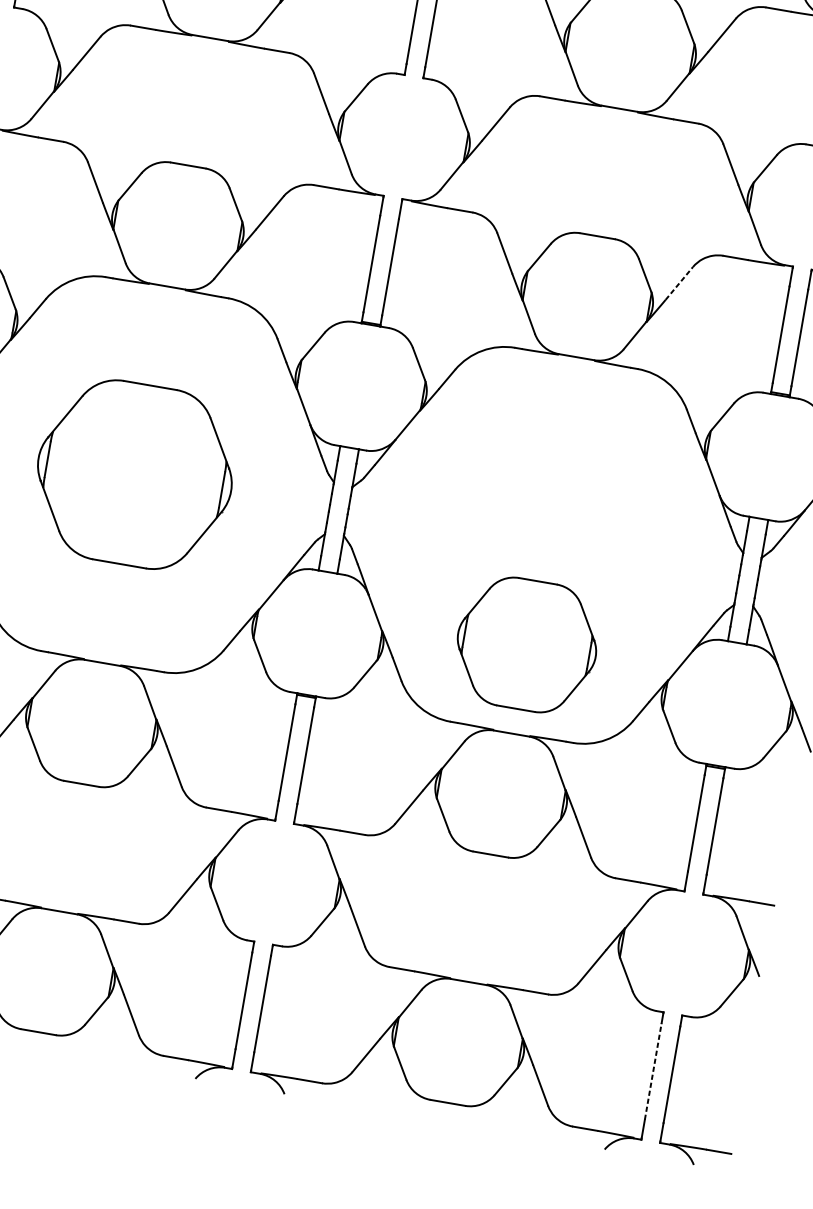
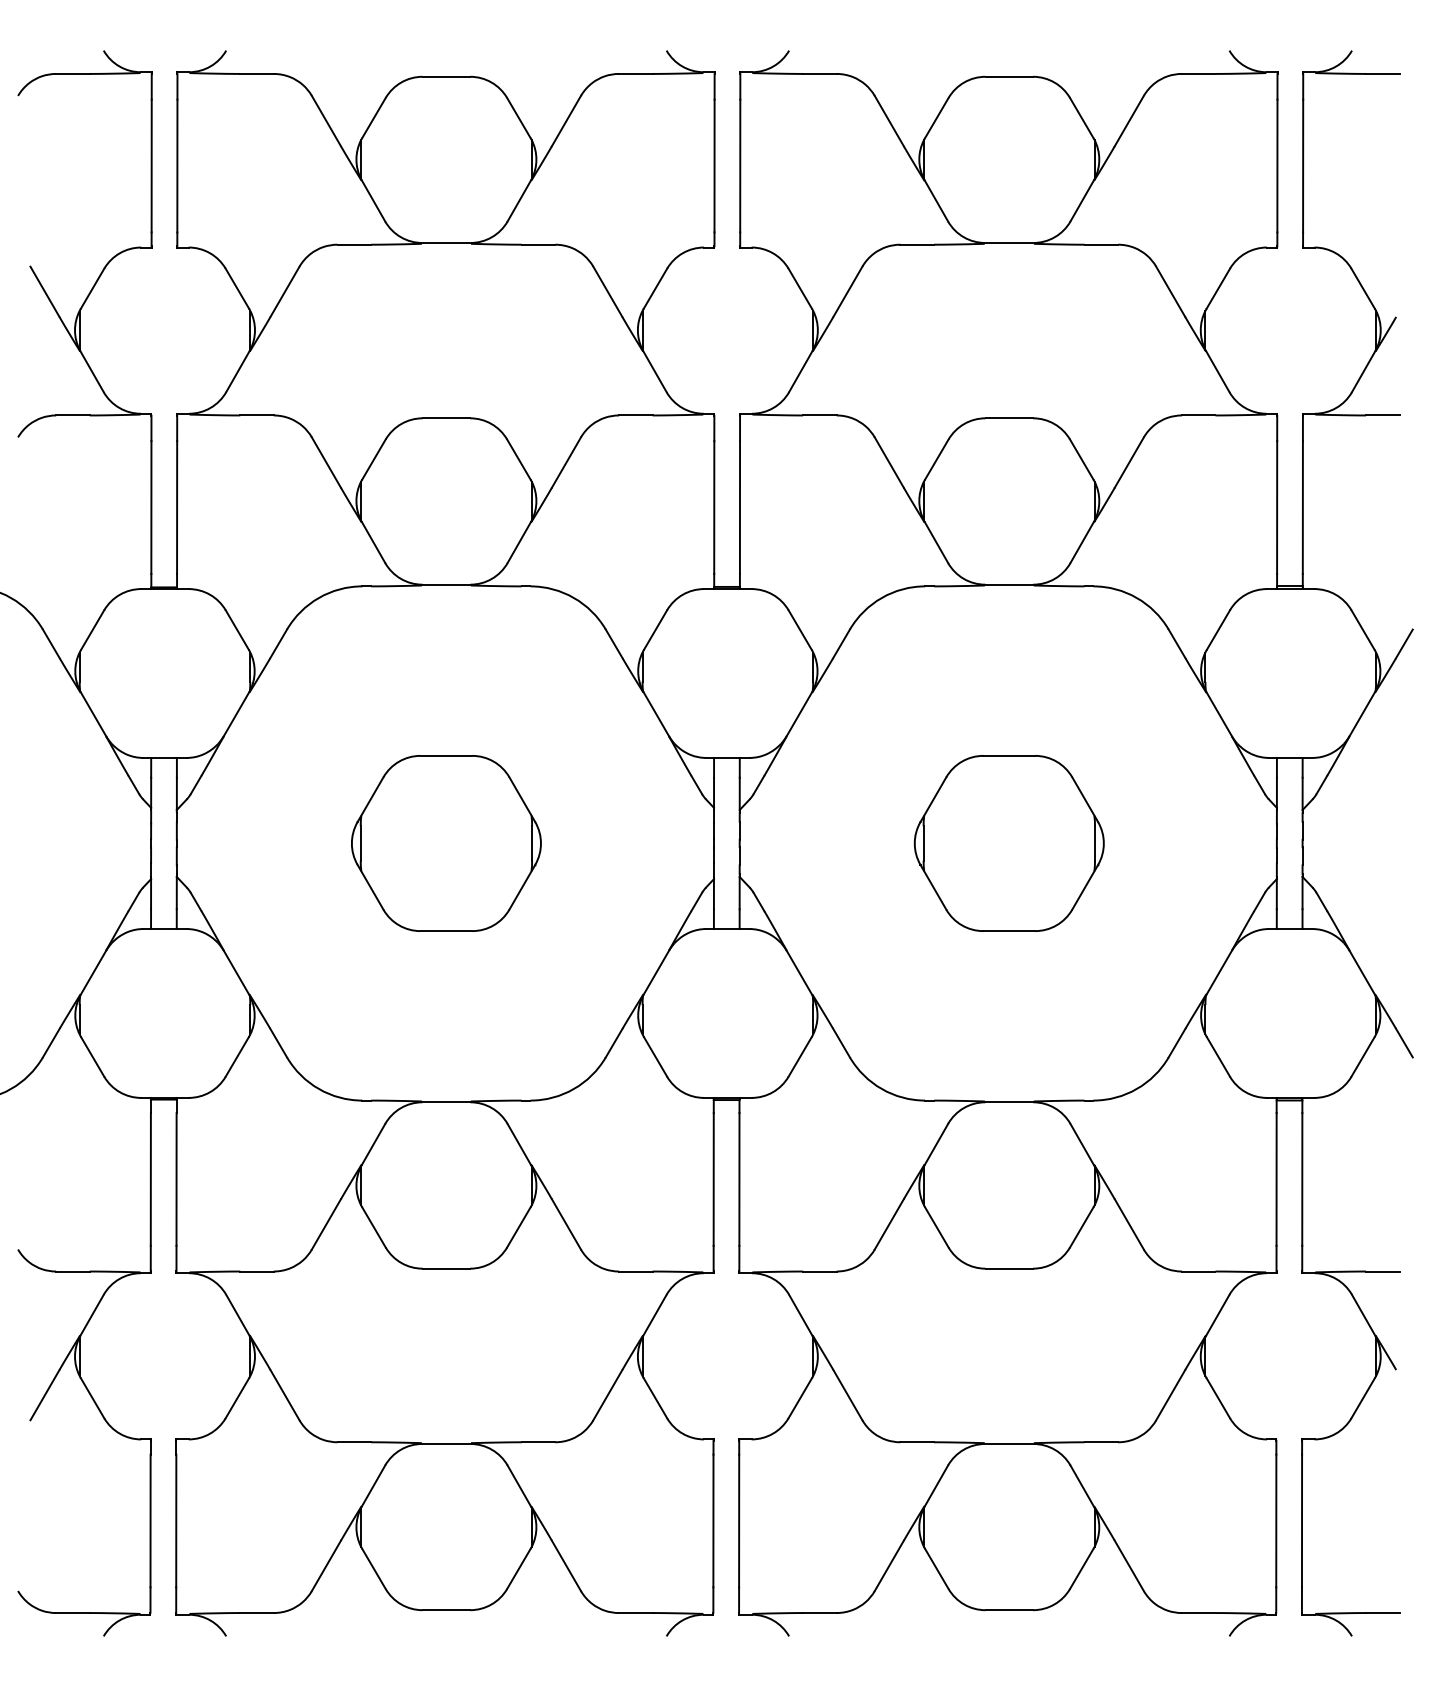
line: (679, 283) -> (1129, 462), dashed -> solid
part: (134, 474) -> (446, 843), size x0.71
part: (526, 644) -> (1008, 843), moved
line: (653, 1071) -> (1276, 1520), dashed -> solid

